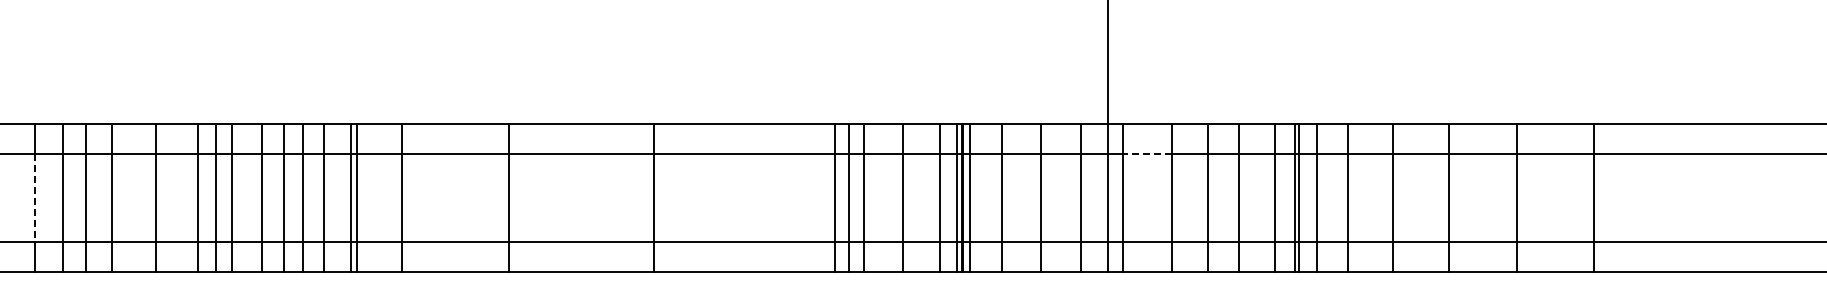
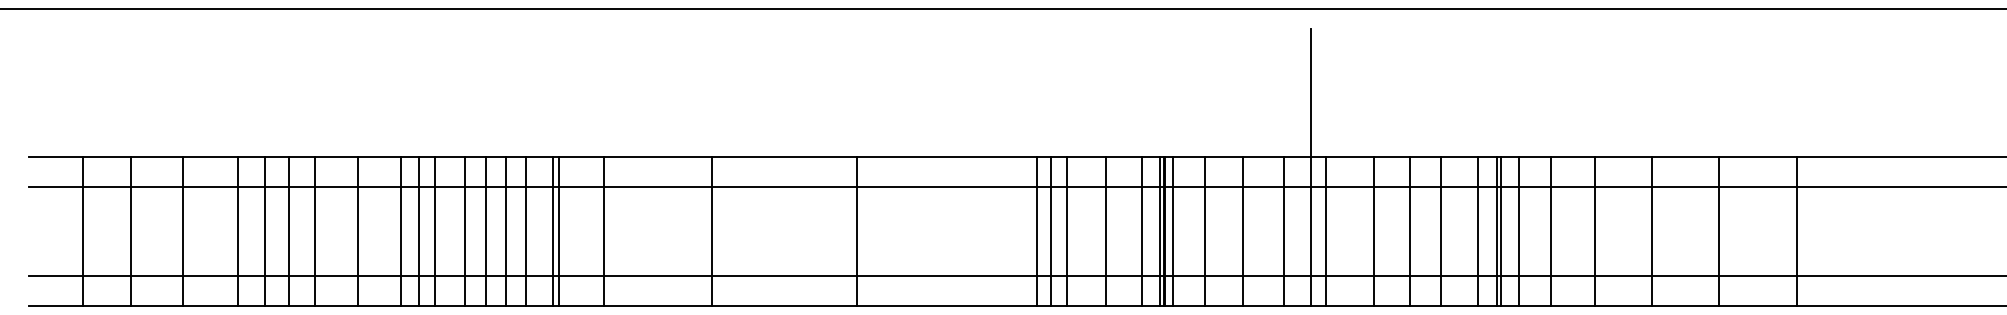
line: (1146, 153) -> (1349, 187), dashed -> solid
line: (34, 198) -> (237, 232), dashed -> solid

